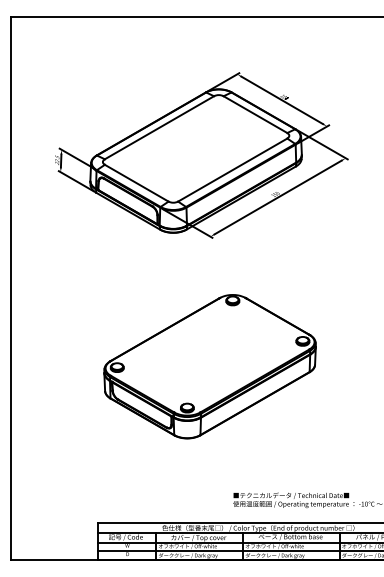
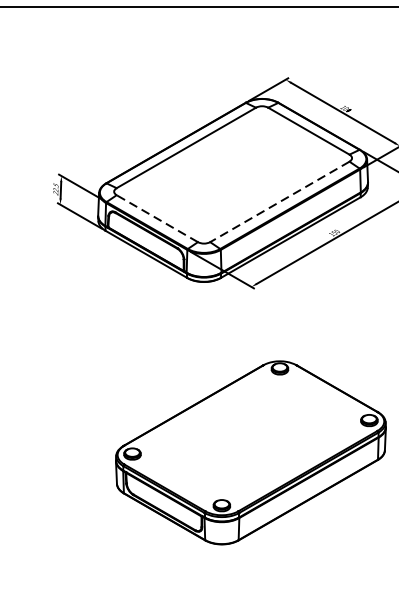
line: (232, 170) -> (279, 202), solid -> dashed
line: (136, 183) -> (157, 219), solid -> dashed

